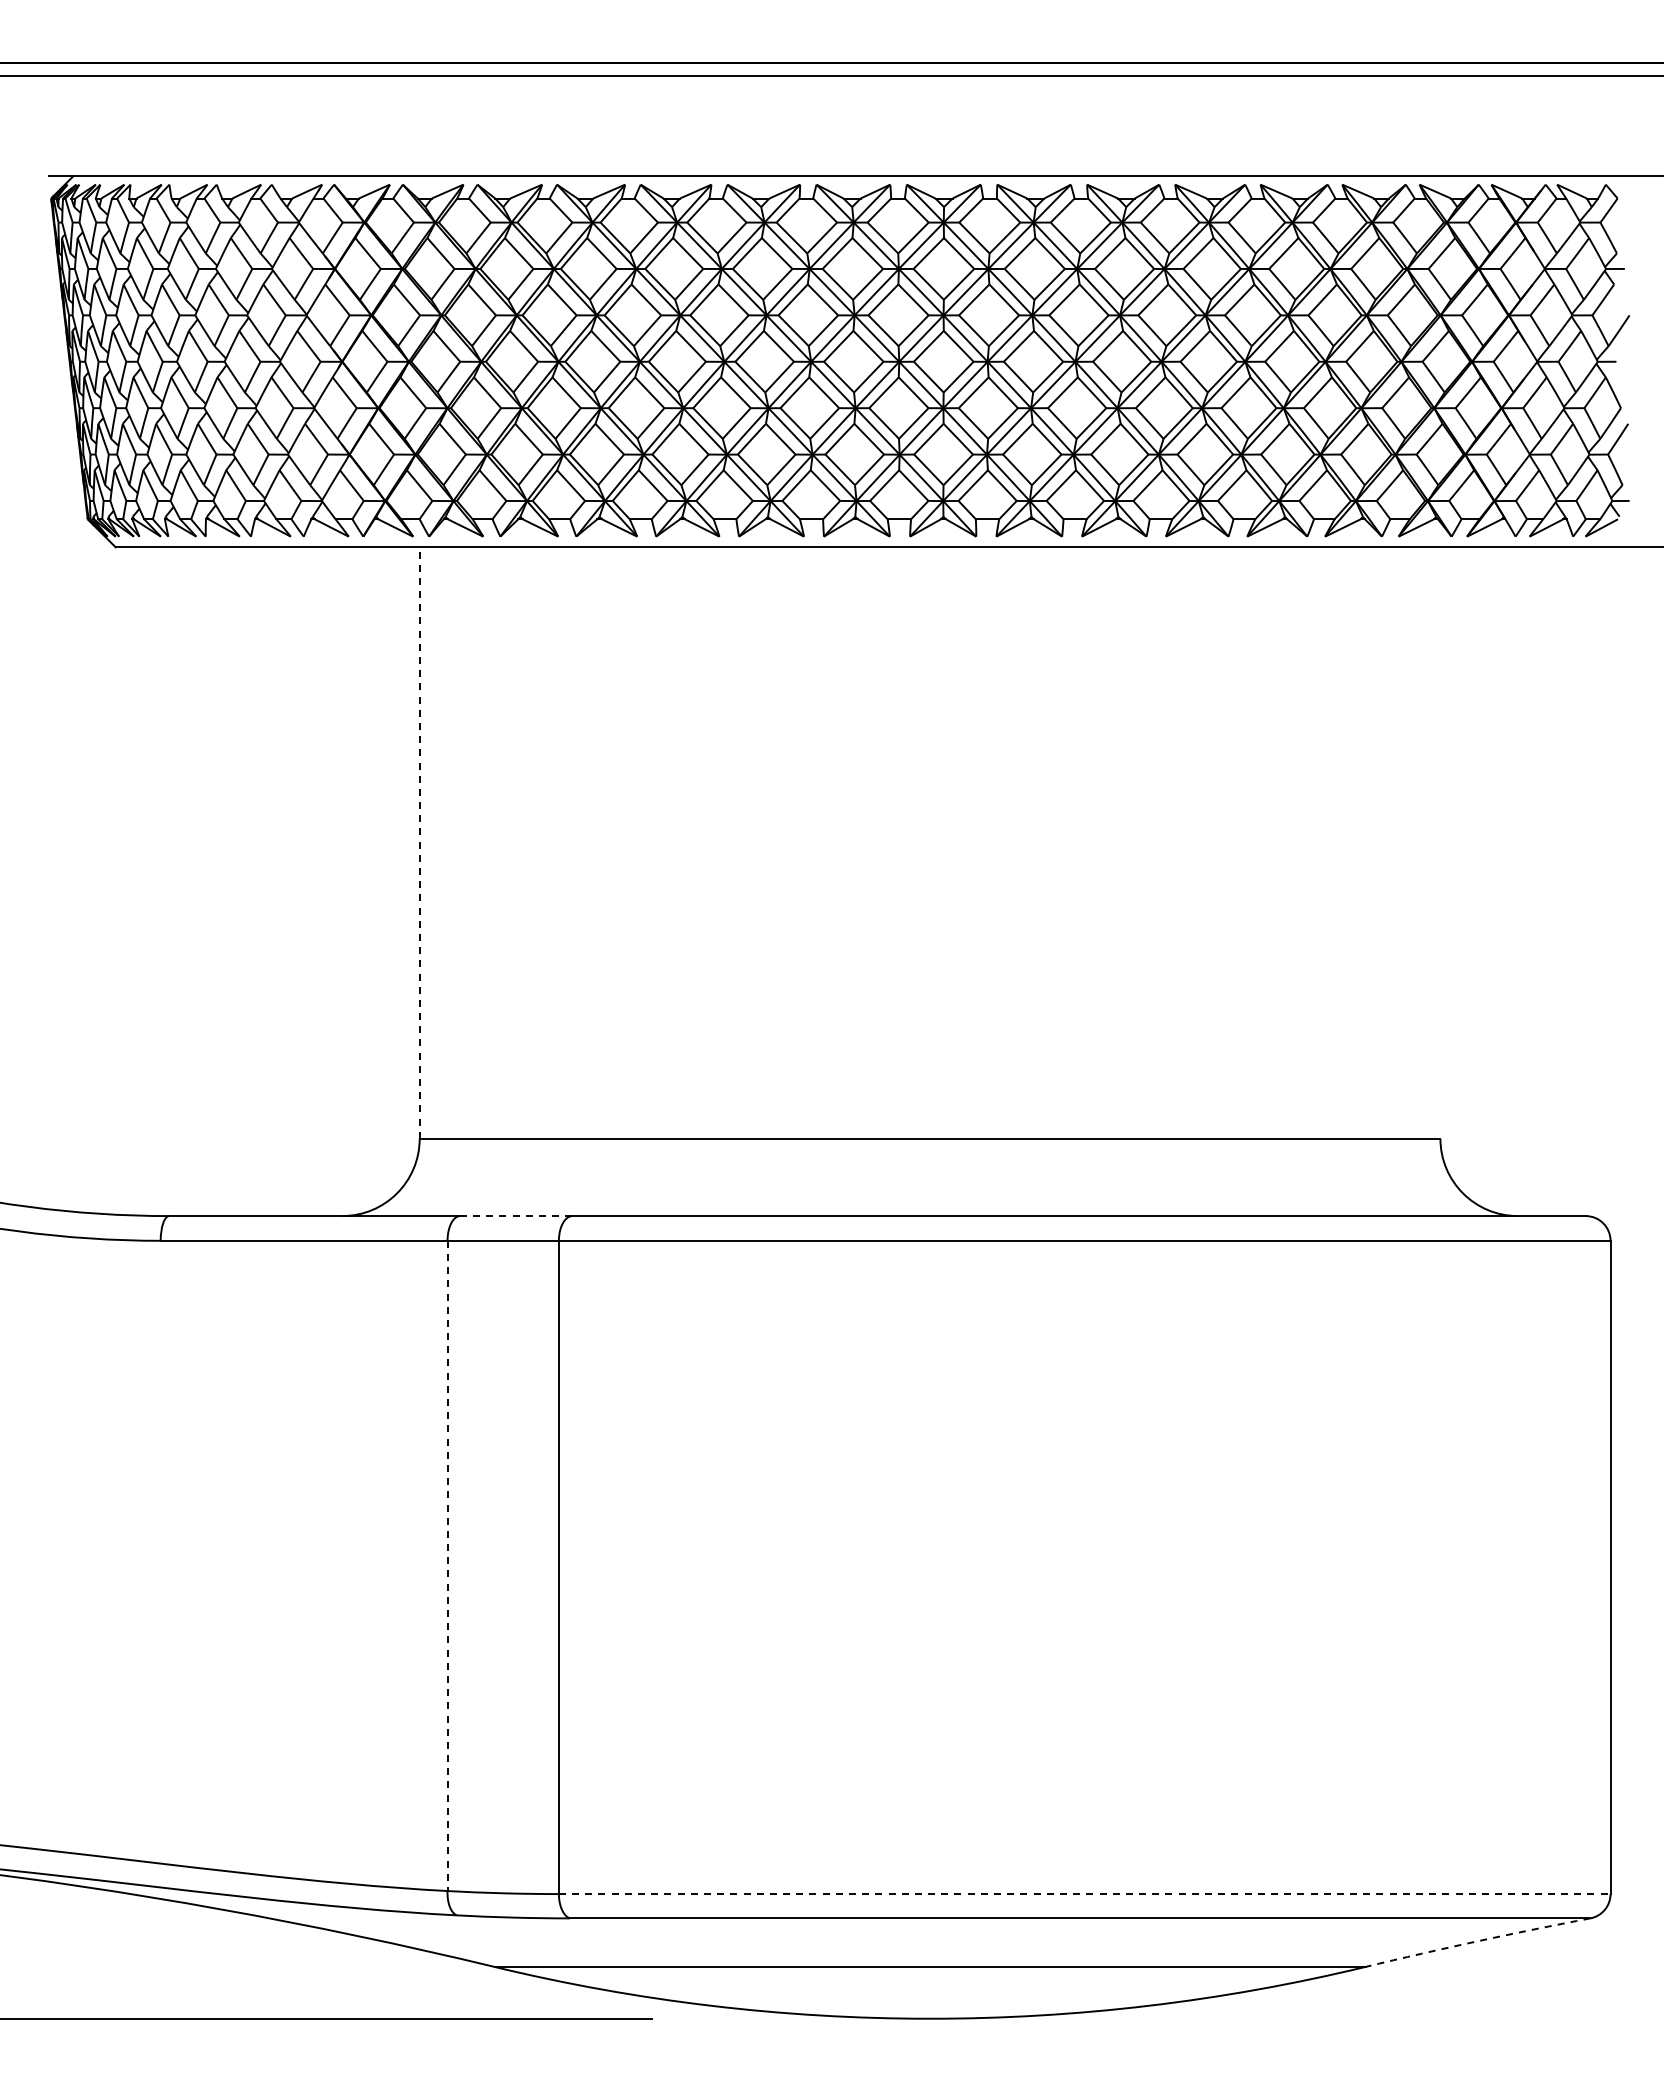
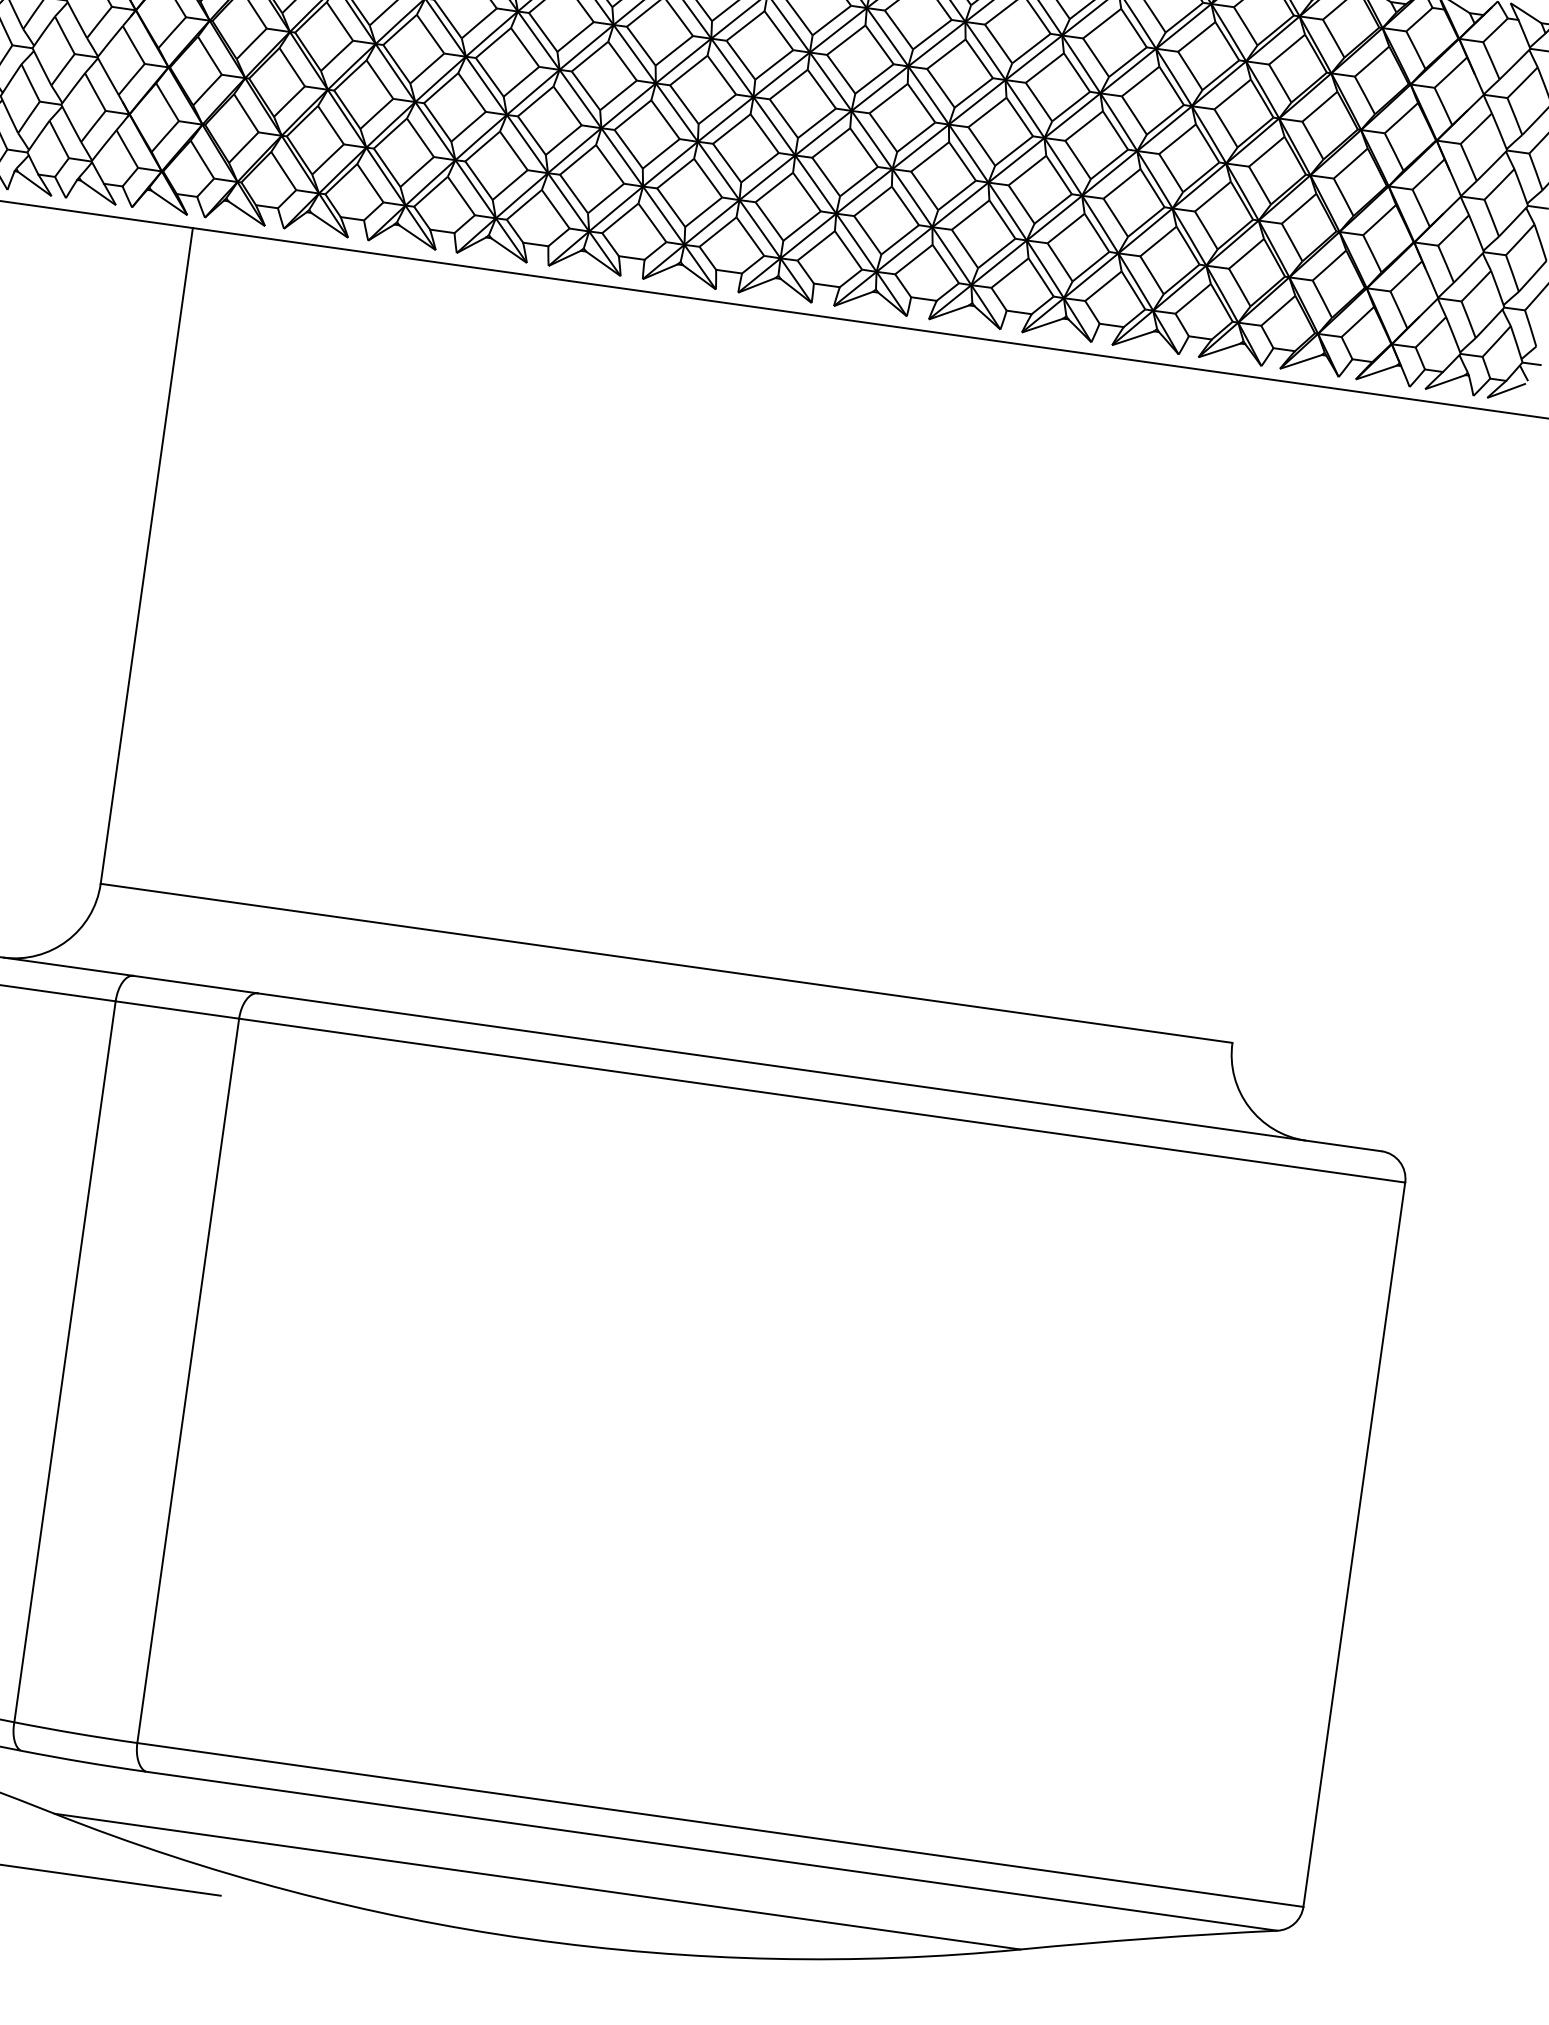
line: (419, 843) -> (146, 556), dashed -> solid
line: (515, 1216) -> (194, 984), dashed -> solid
line: (447, 1566) -> (64, 1362), dashed -> solid
line: (1084, 1894) -> (720, 1825), dashed -> solid
arc: (1477, 1941) -> (1148, 1938), dashed -> solid

